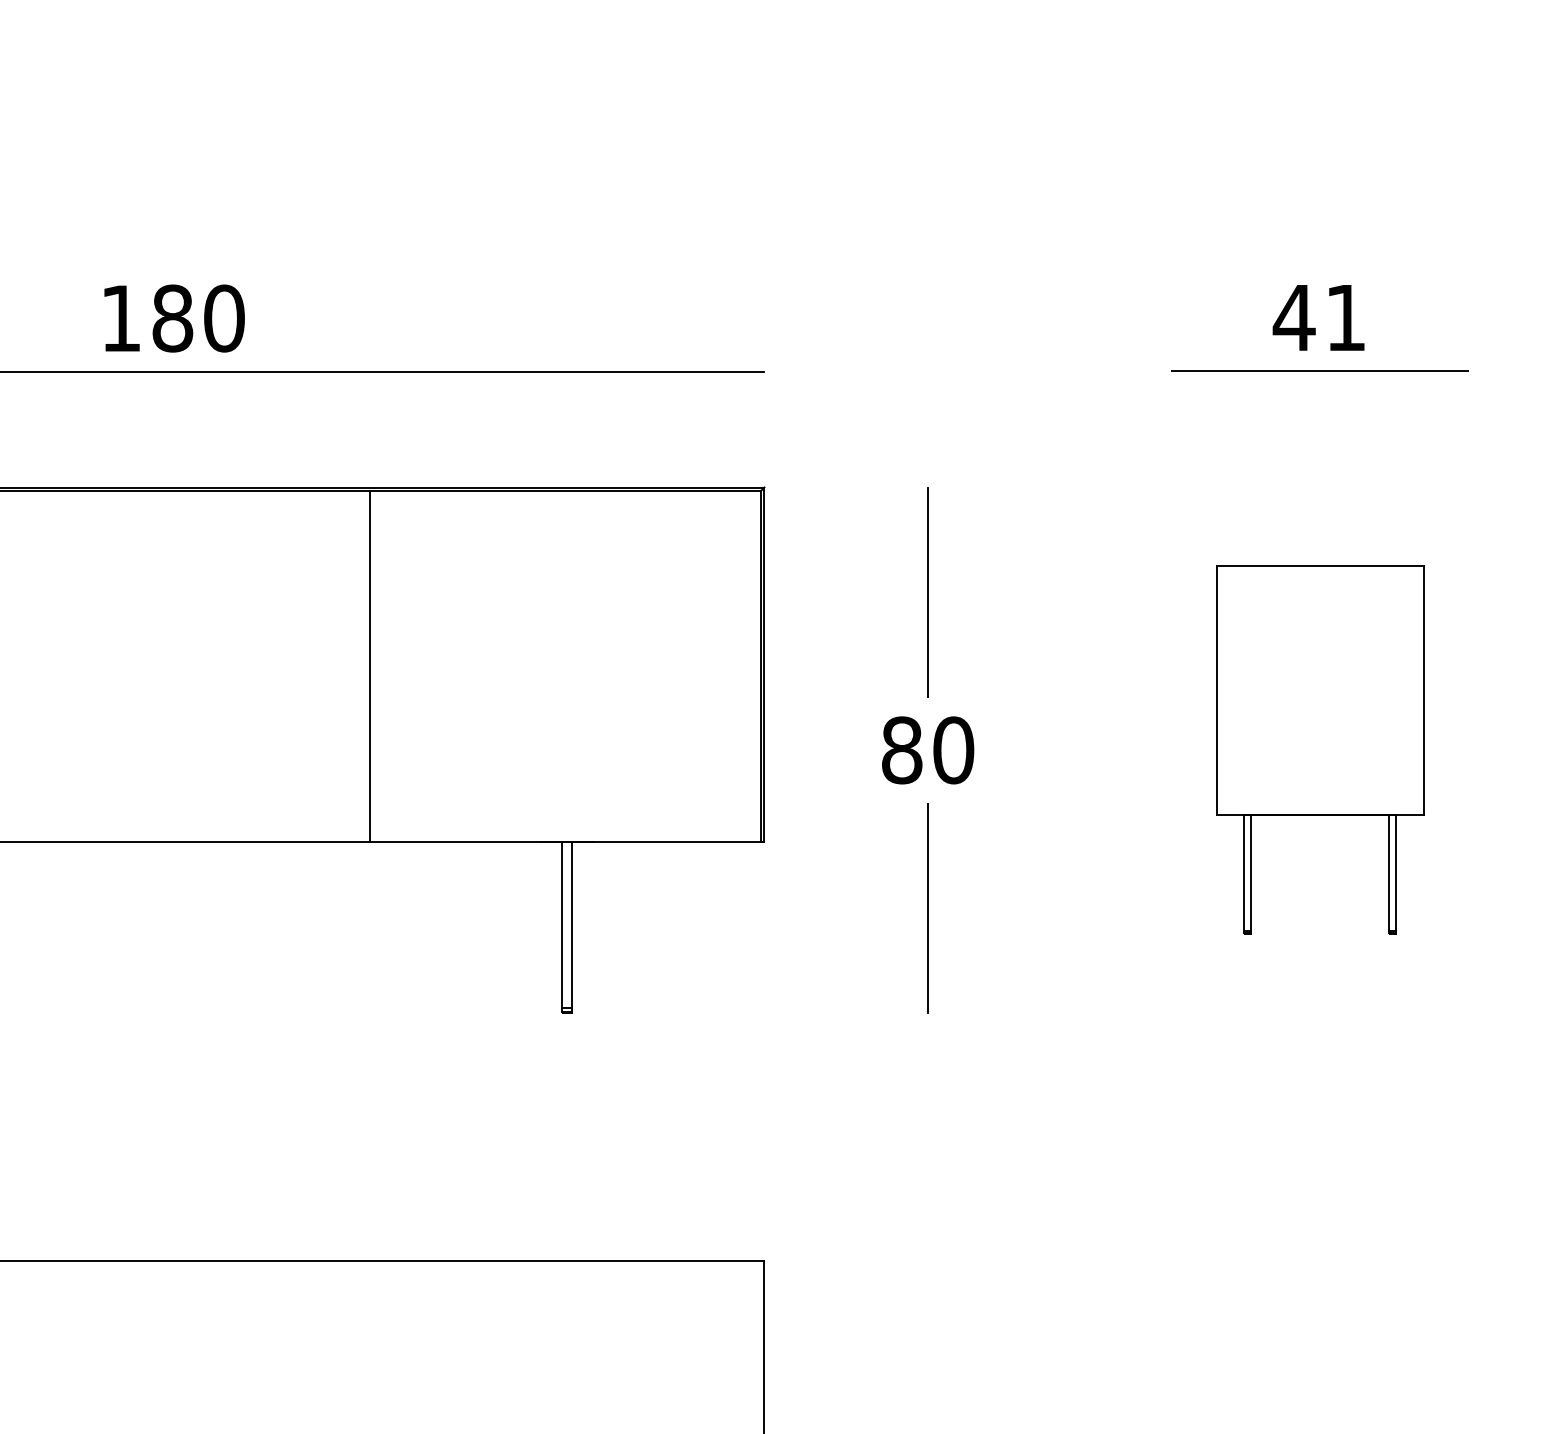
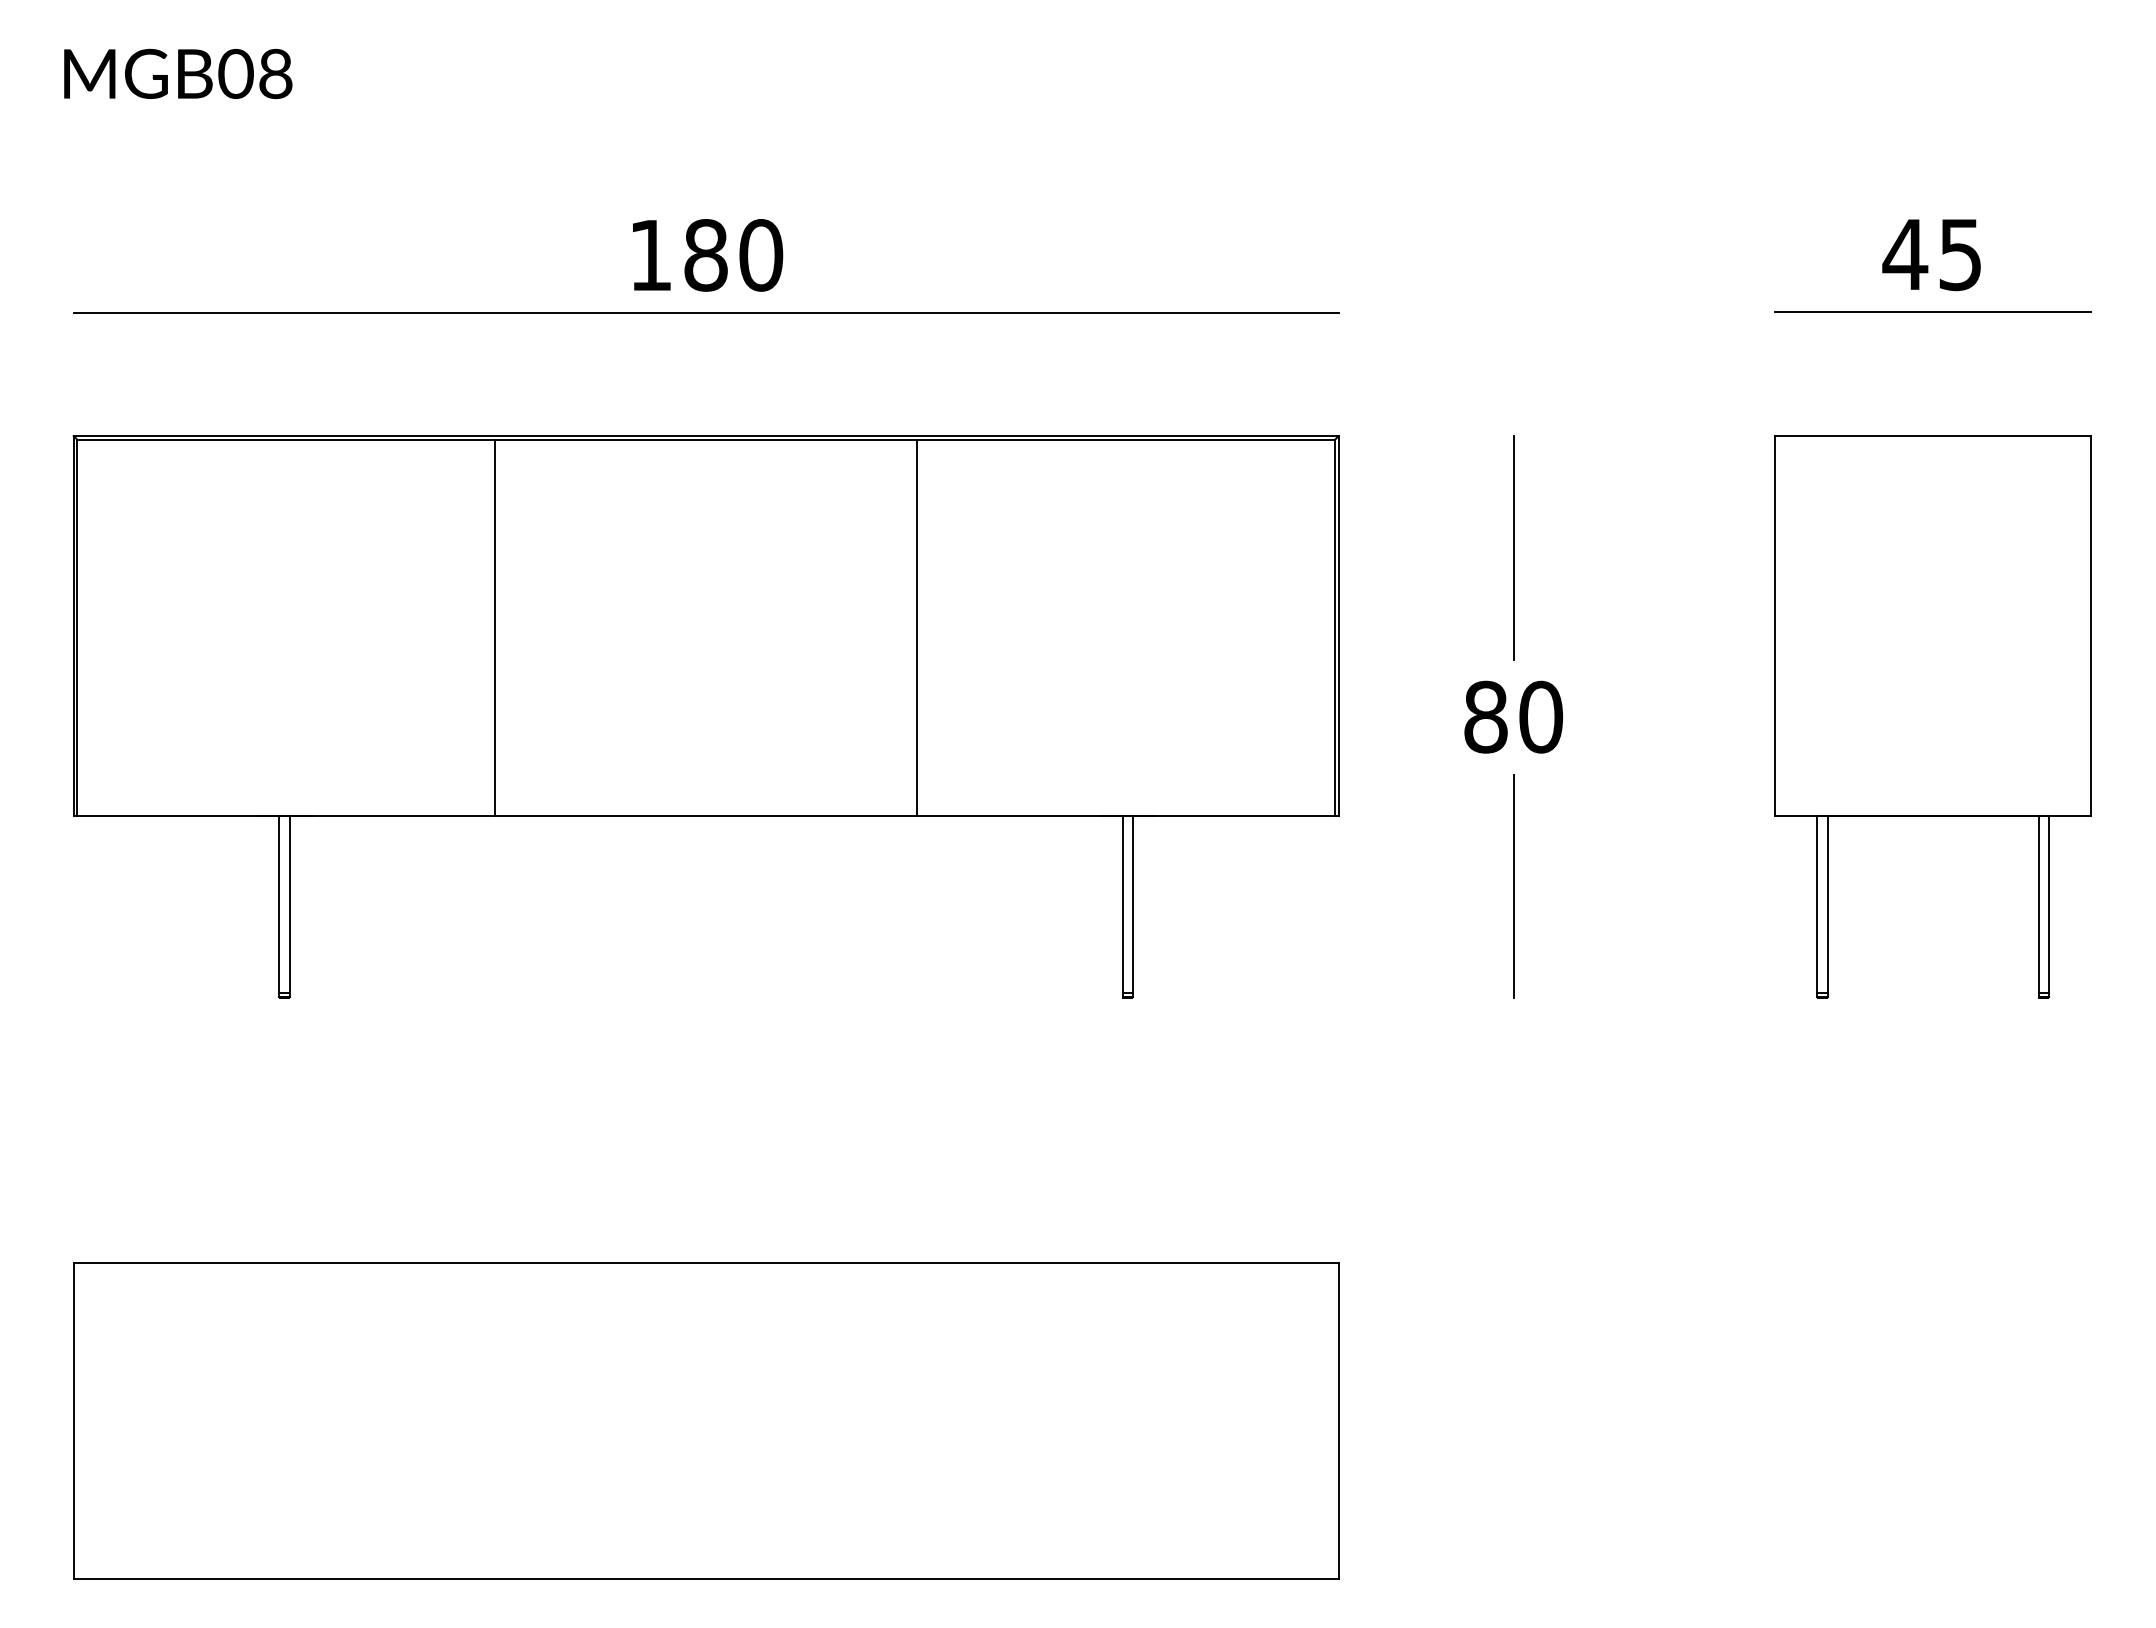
text: (1344, 318) -> (1959, 255), 41 -> 45
part: (1319, 749) -> (1932, 716), size x1.43

